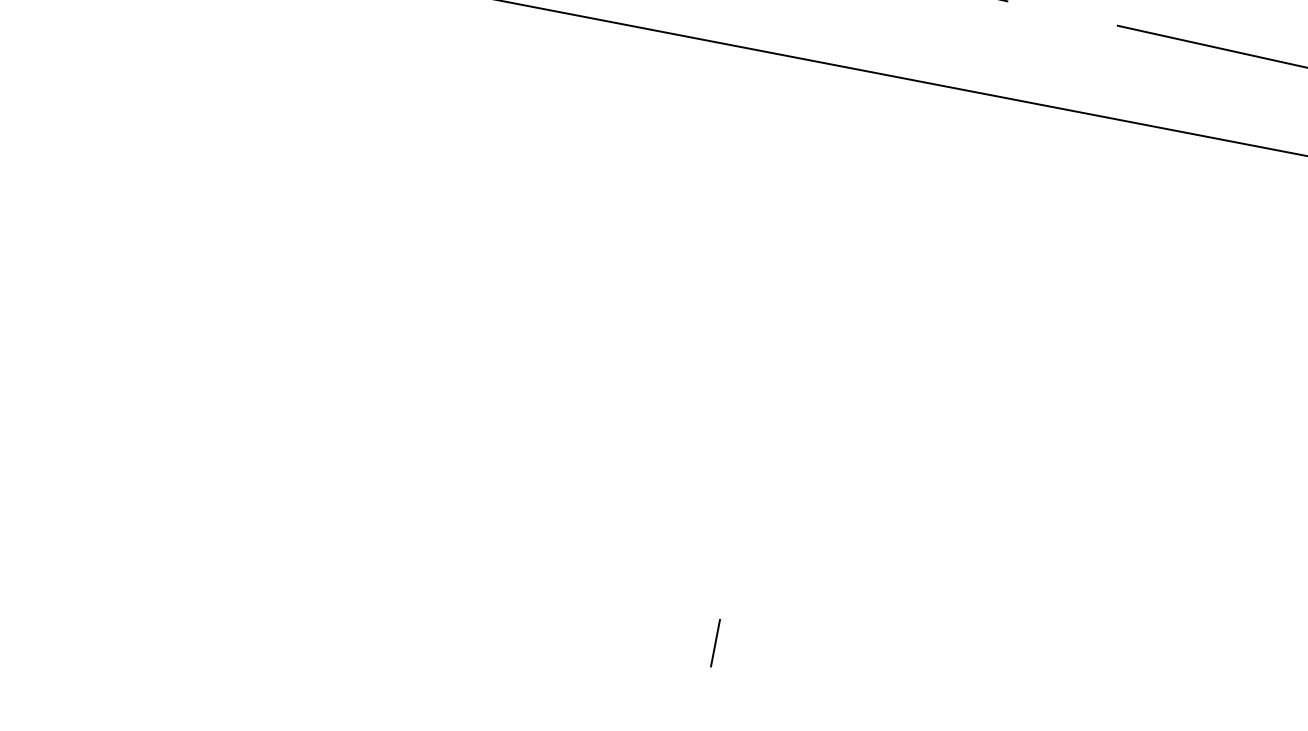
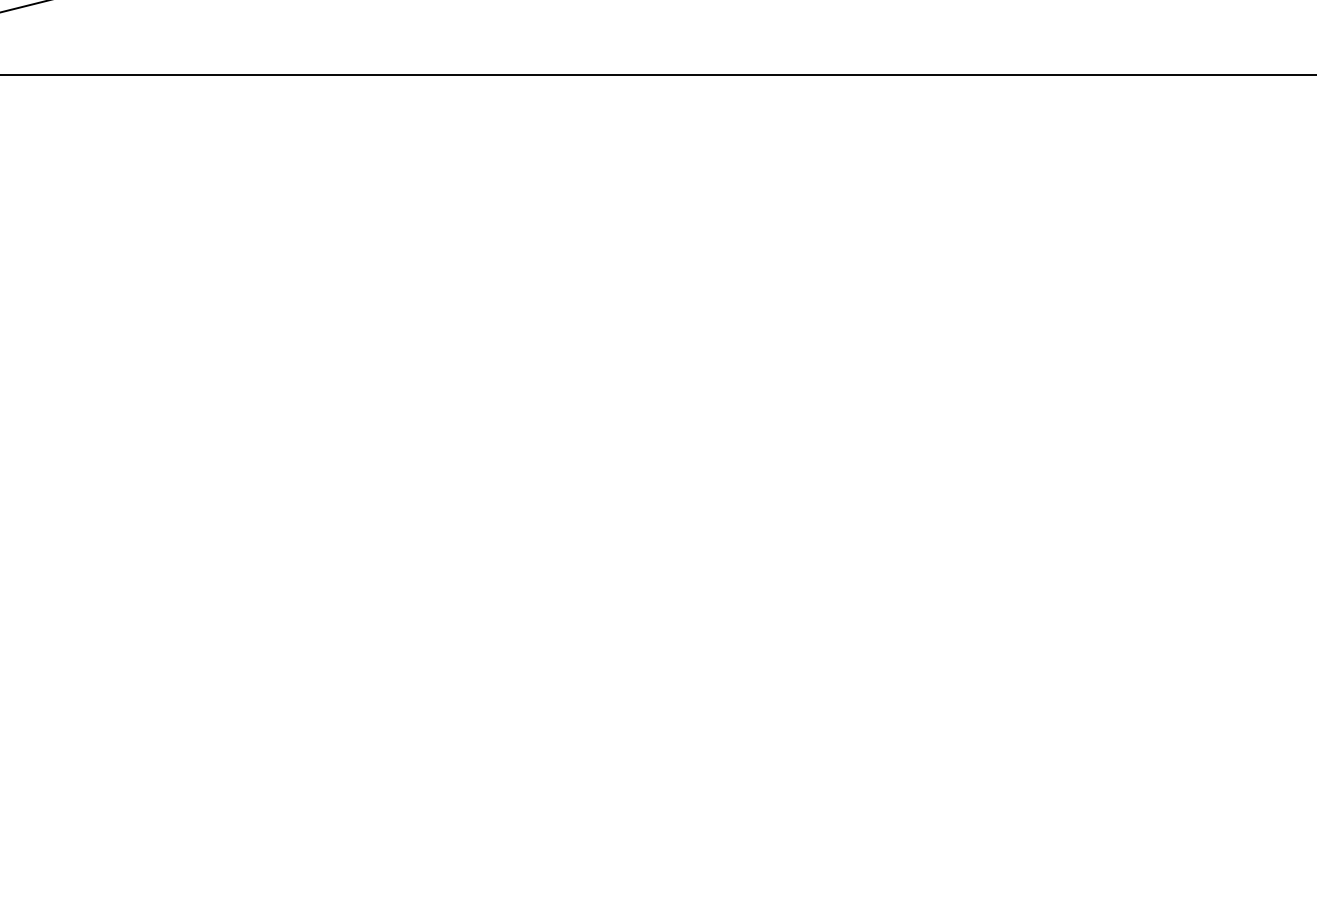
line: (714, 643) -> (745, 665), removed

